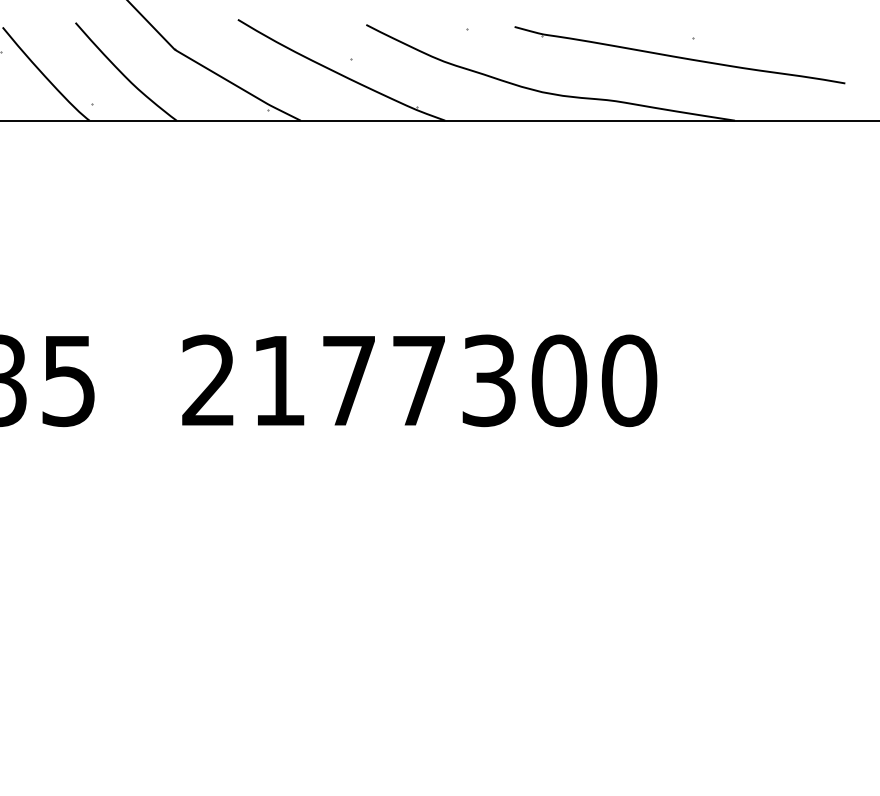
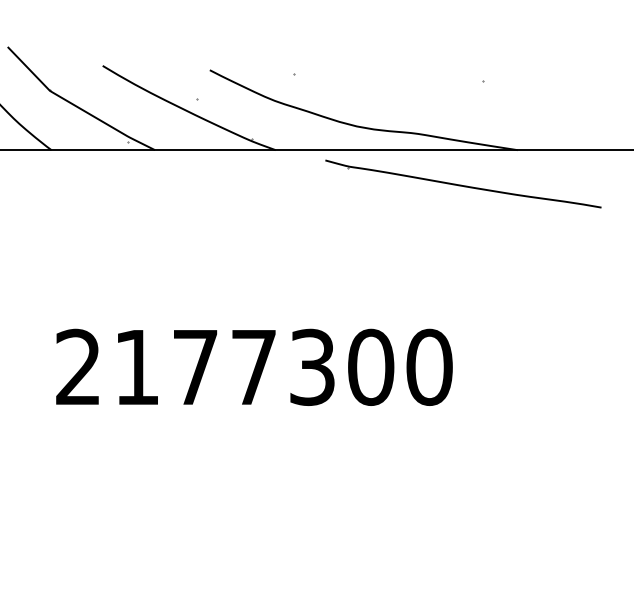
part: (679, 55) -> (463, 184), moved

